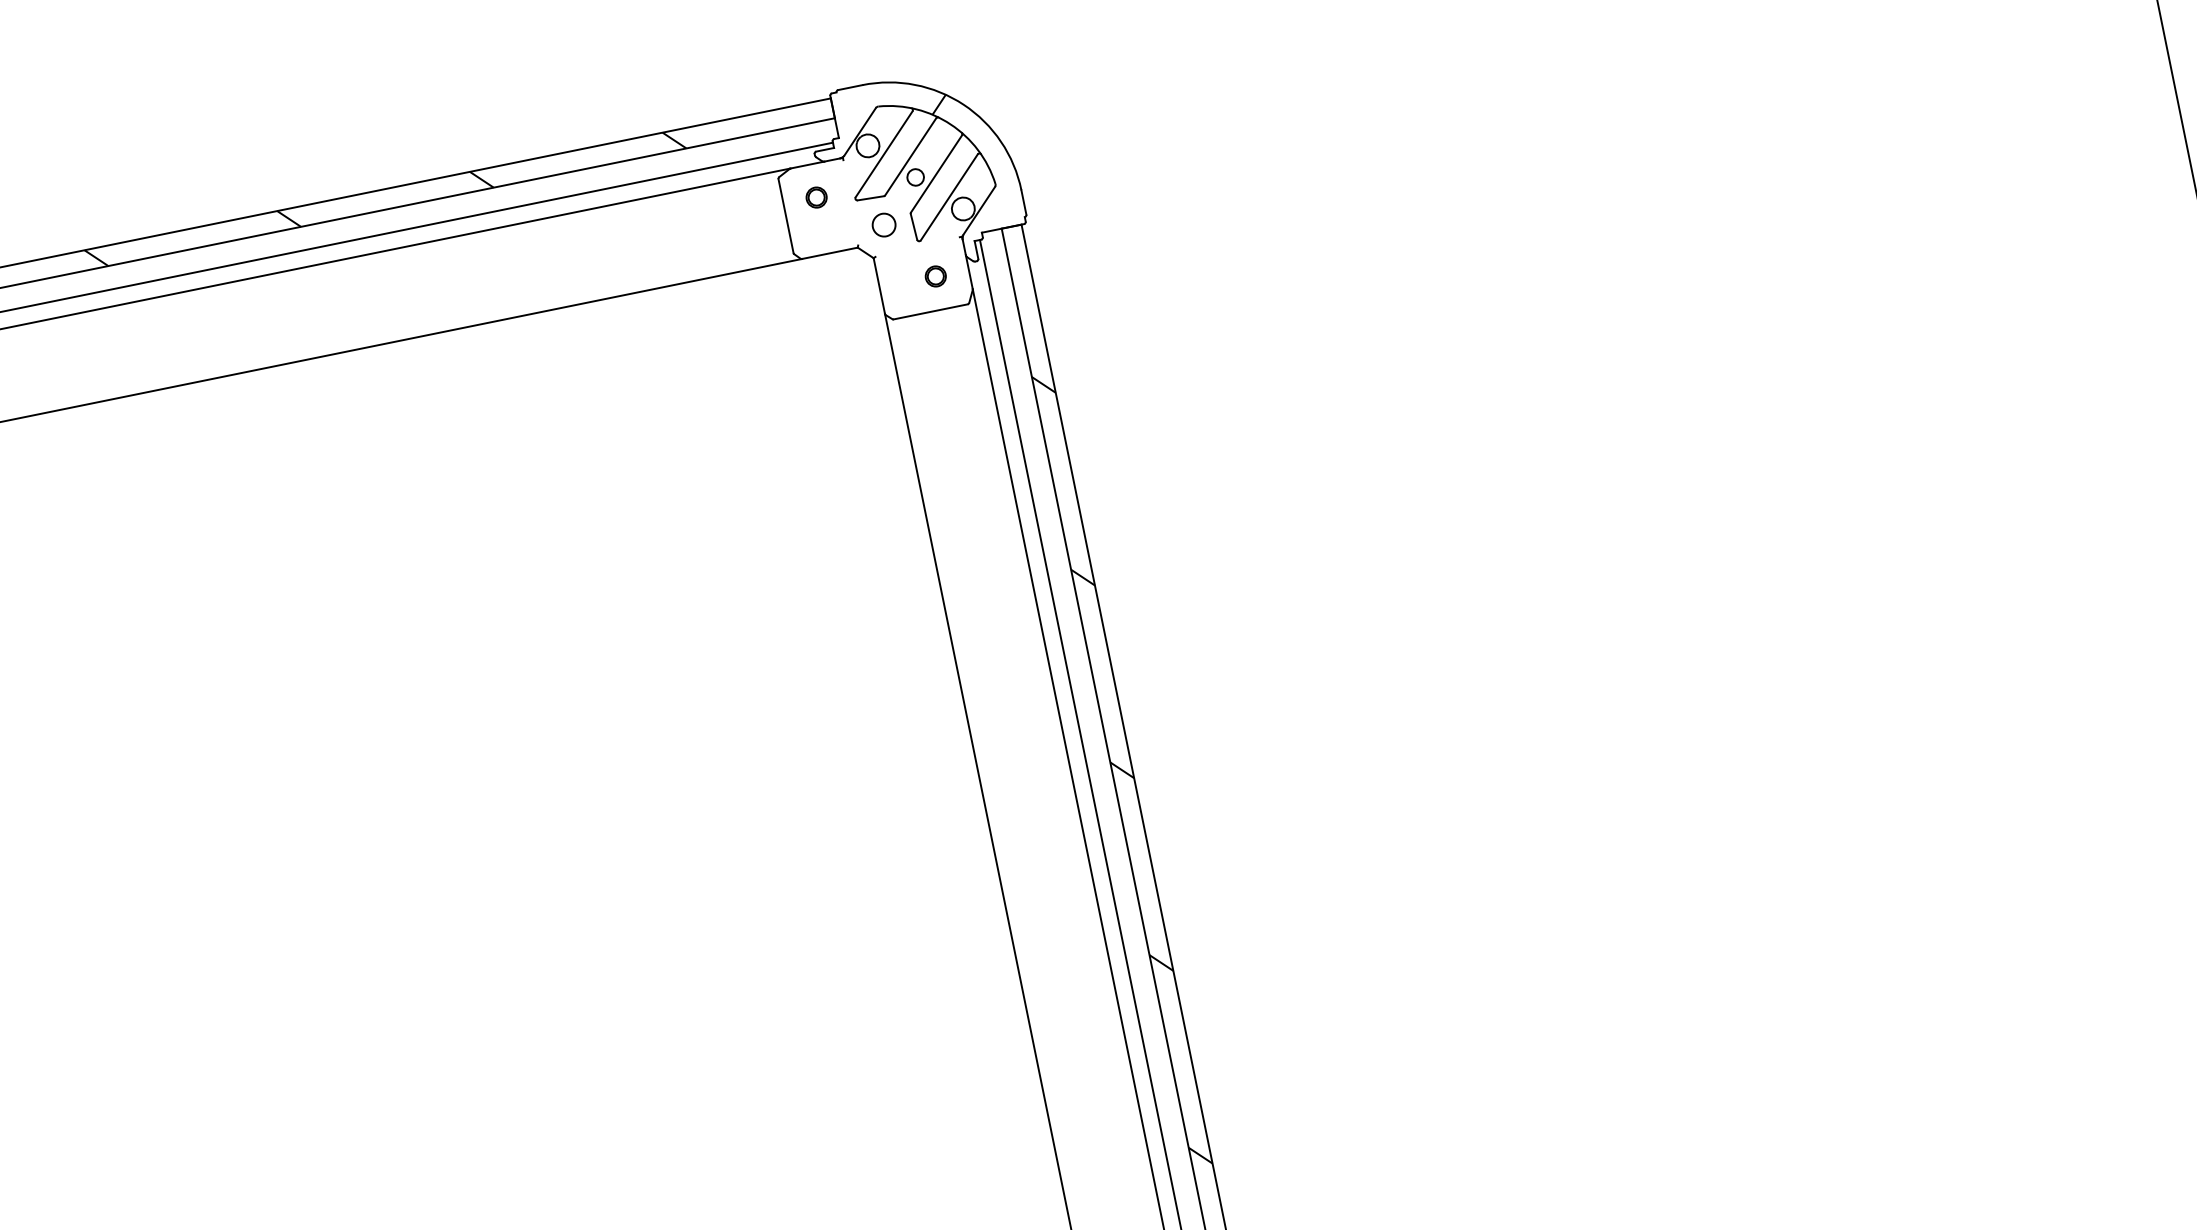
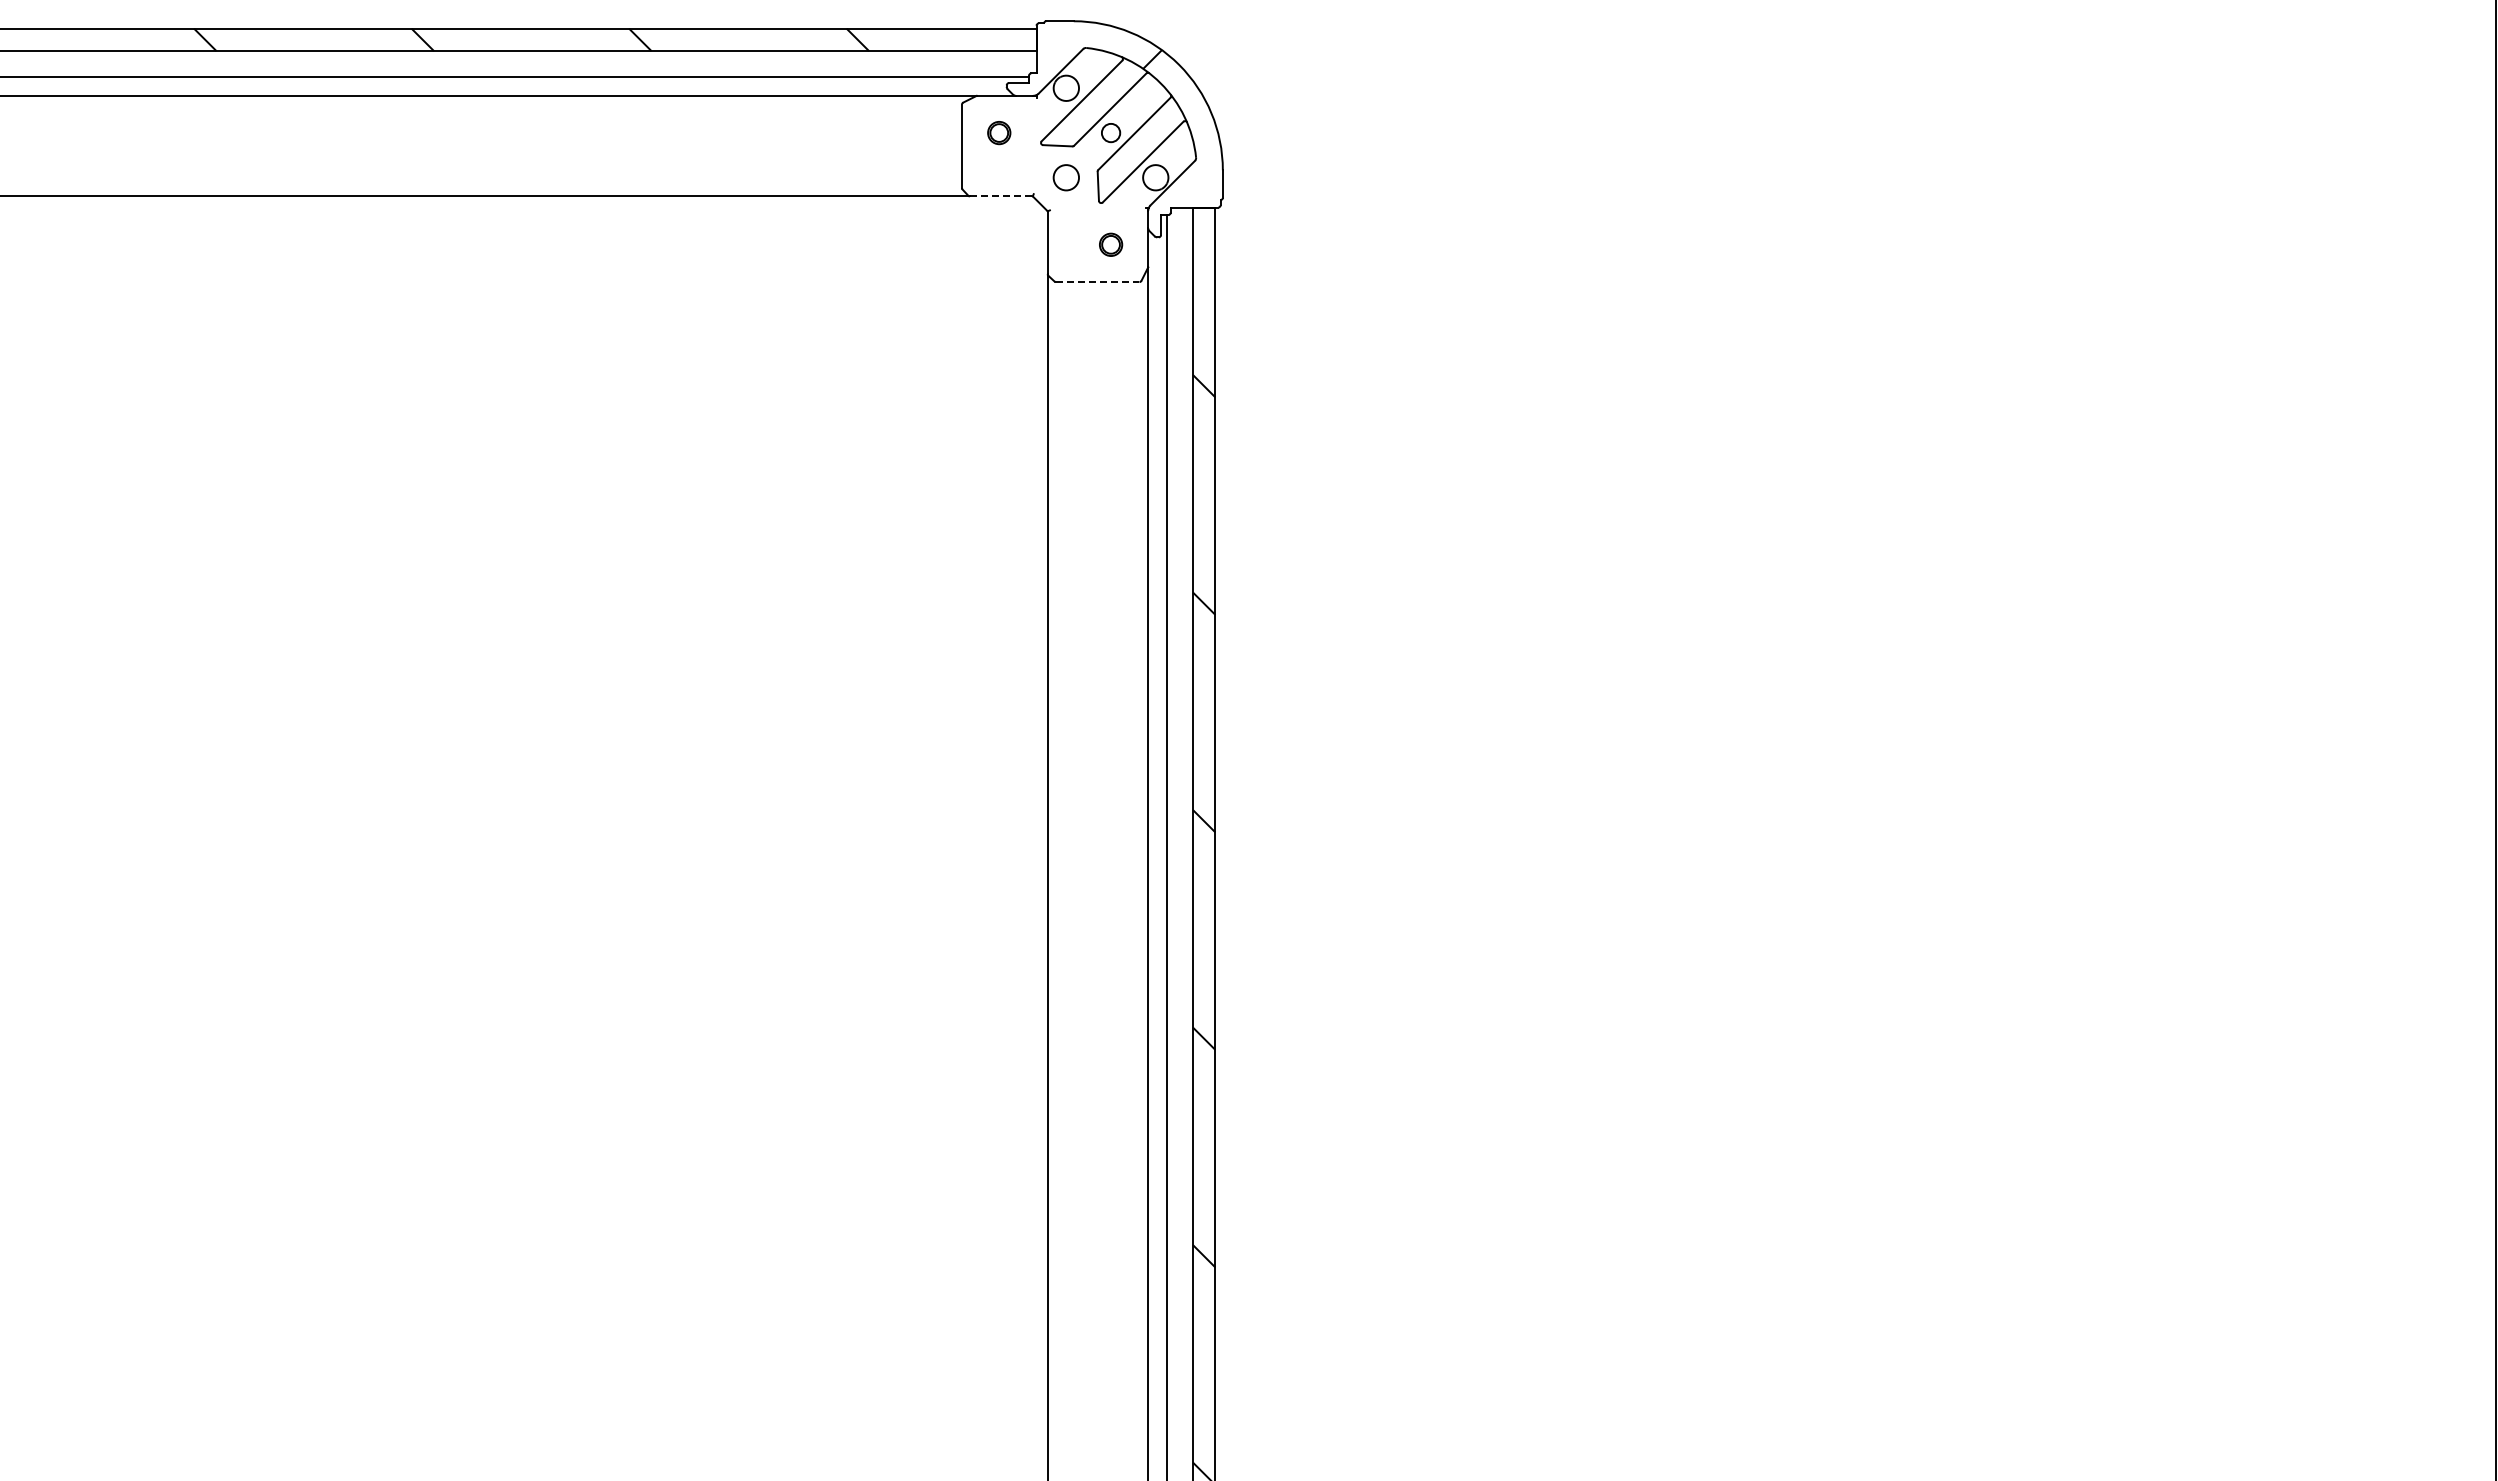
line: (830, 253) -> (1001, 196), solid -> dashed
line: (930, 312) -> (1097, 282), solid -> dashed

